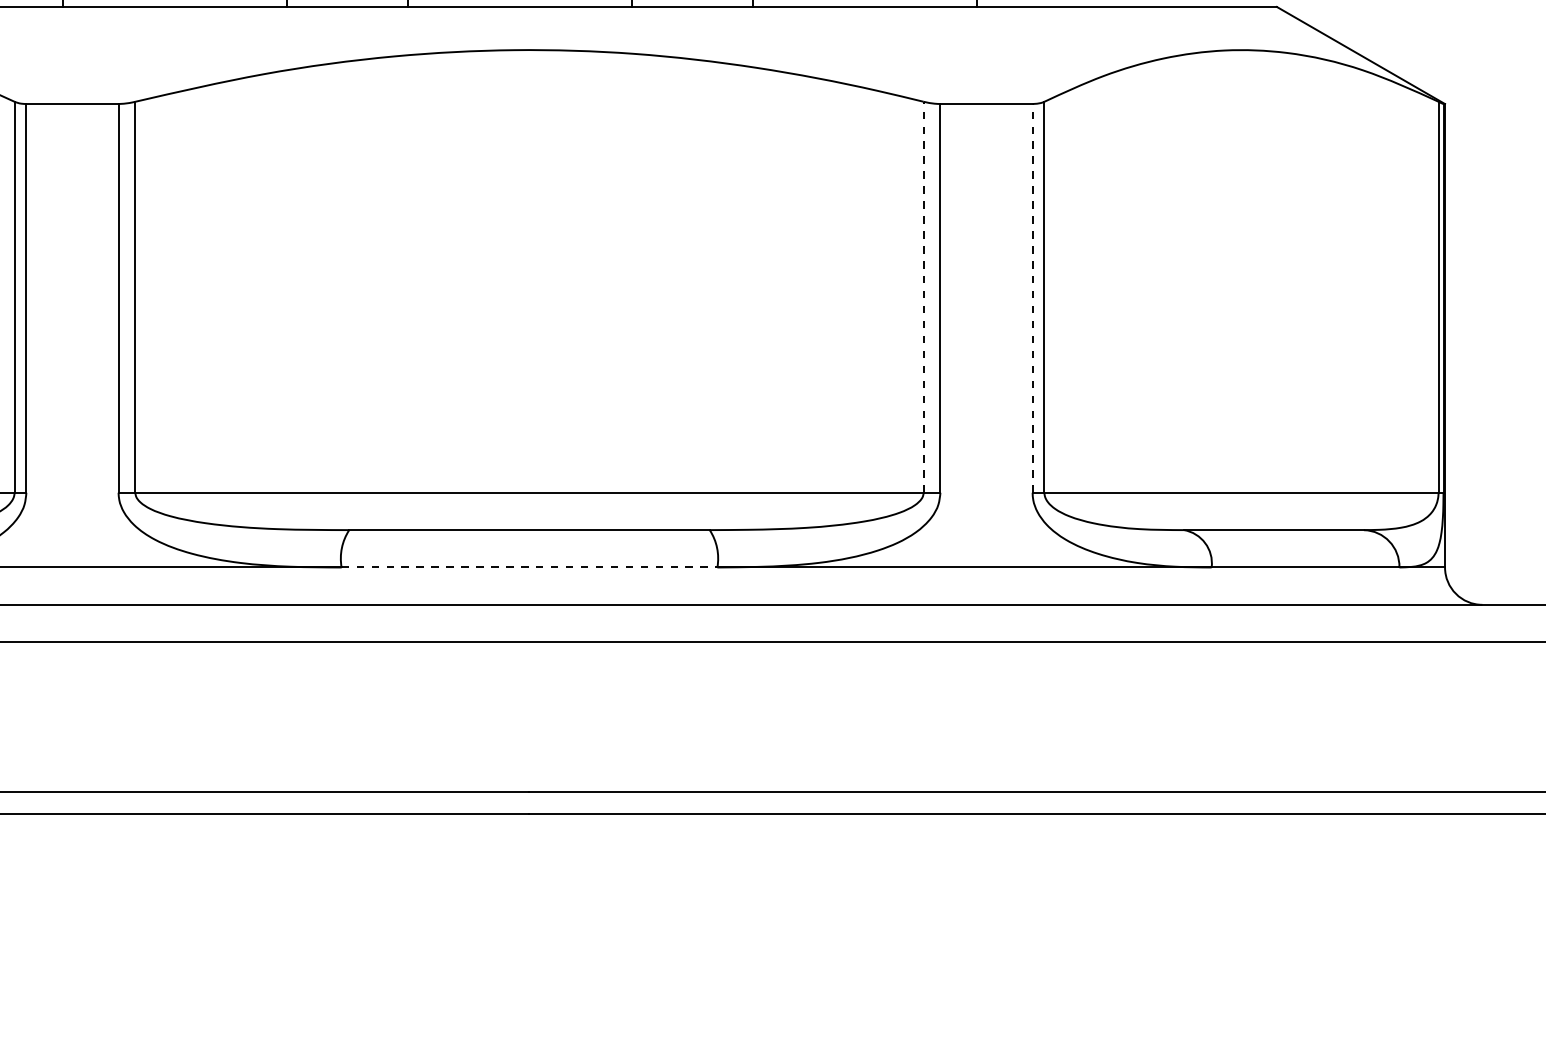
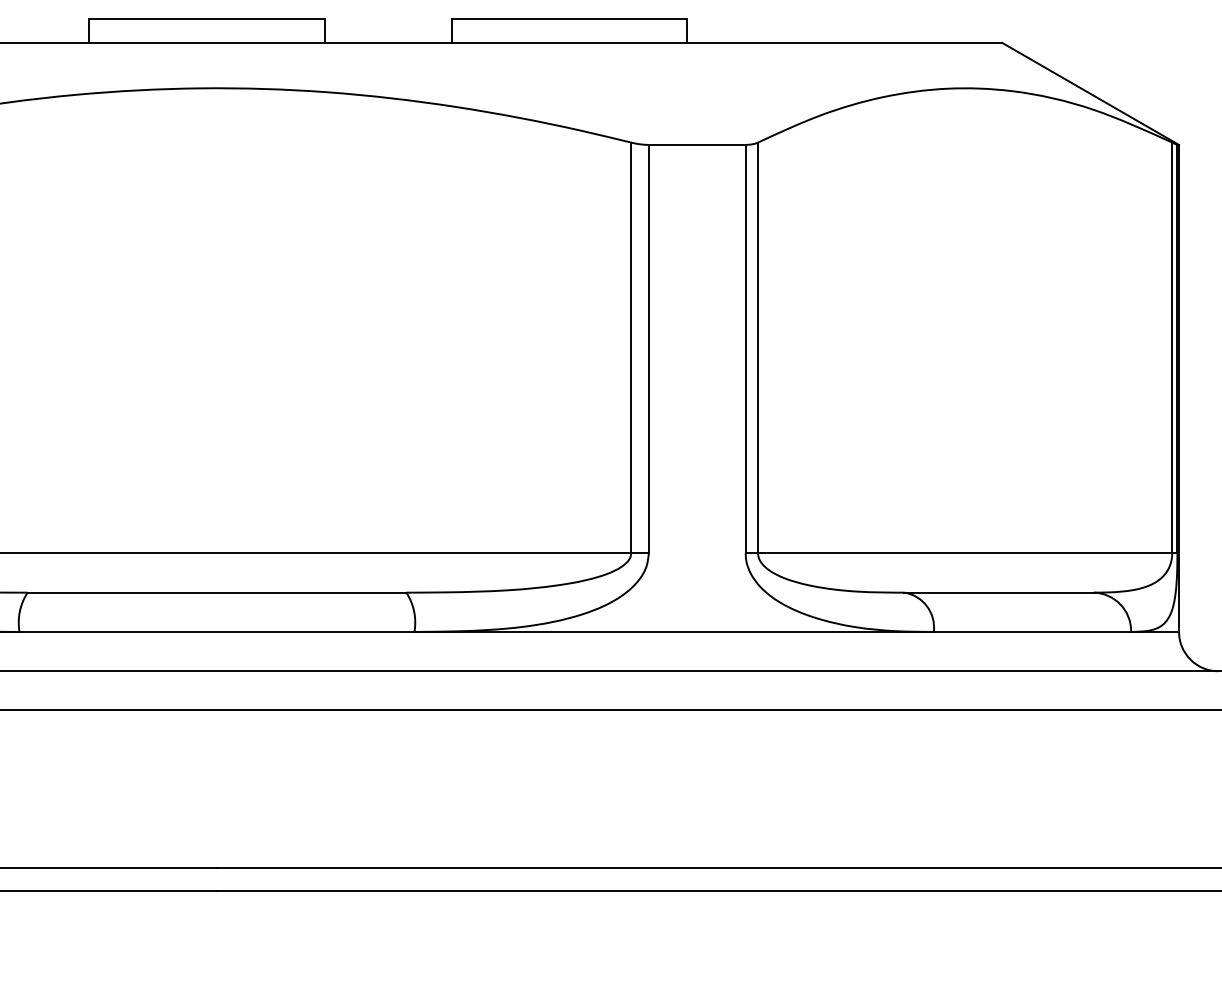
line: (923, 296) -> (631, 347), dashed -> solid
line: (1032, 297) -> (745, 348), dashed -> solid
line: (529, 567) -> (216, 631), dashed -> solid

